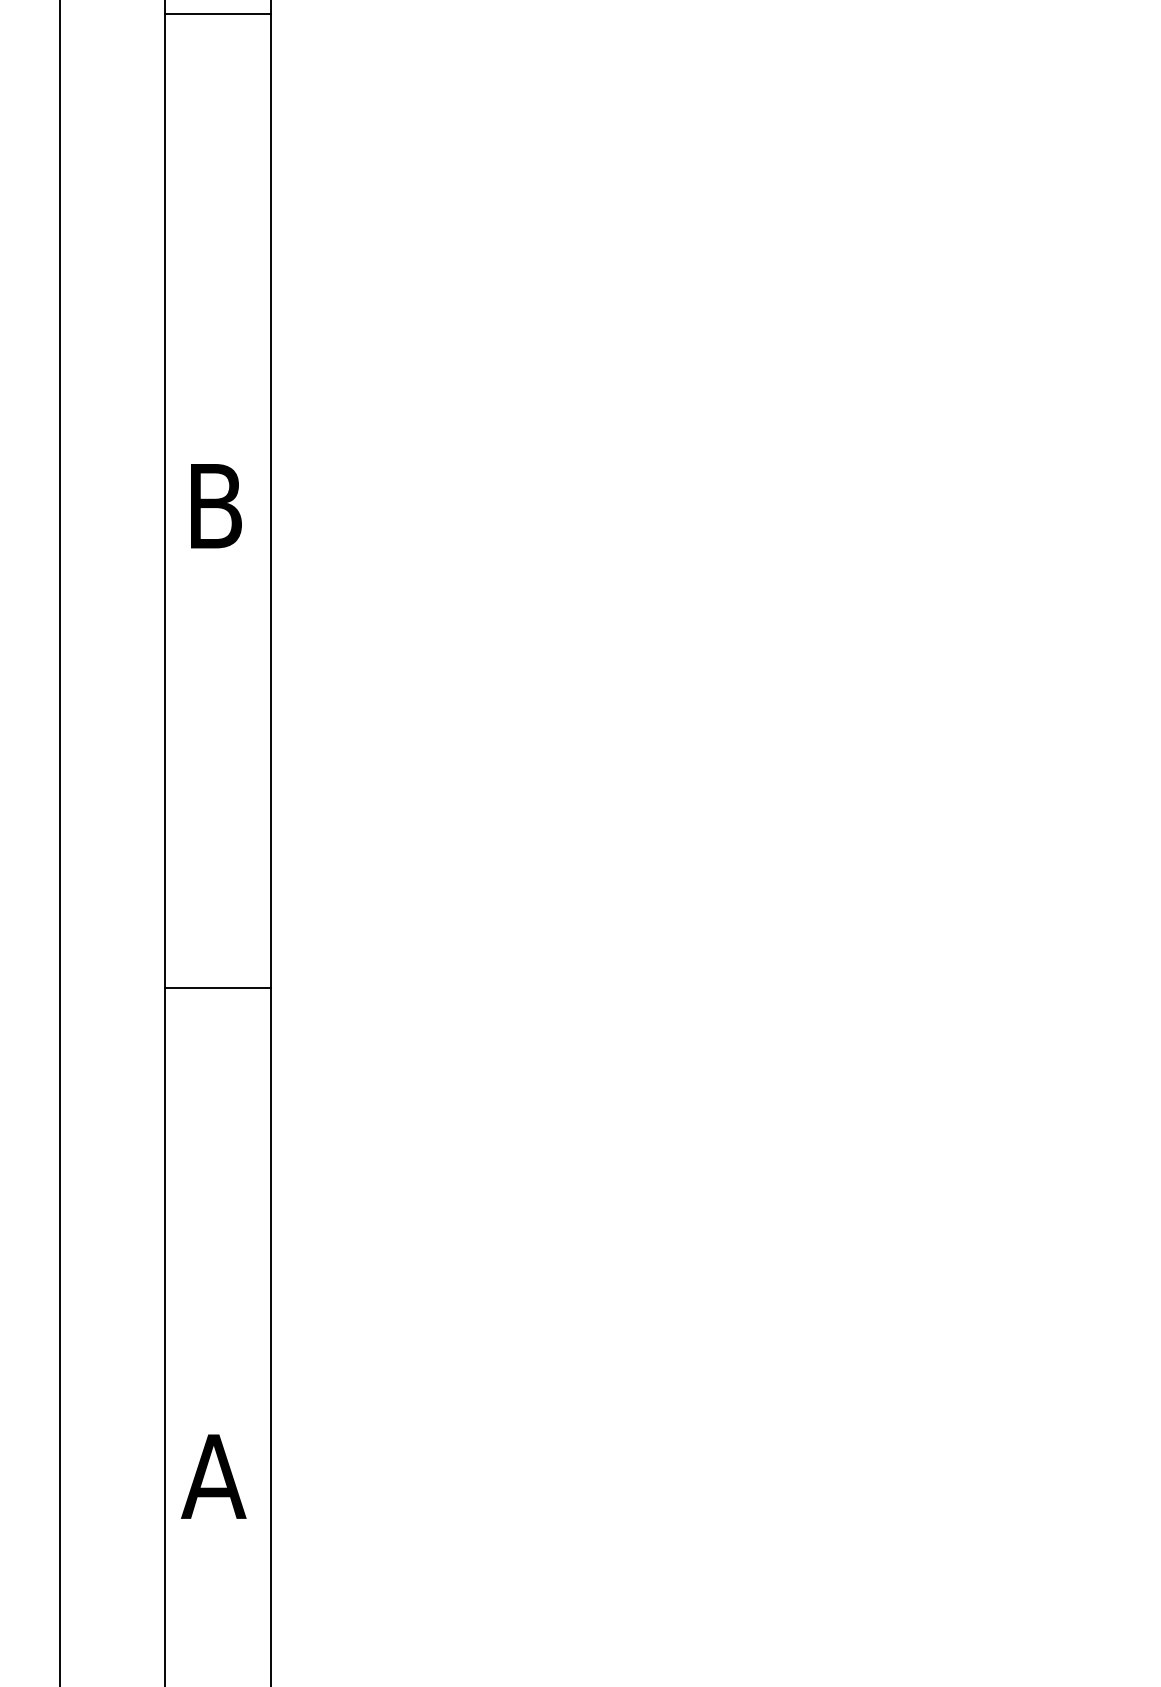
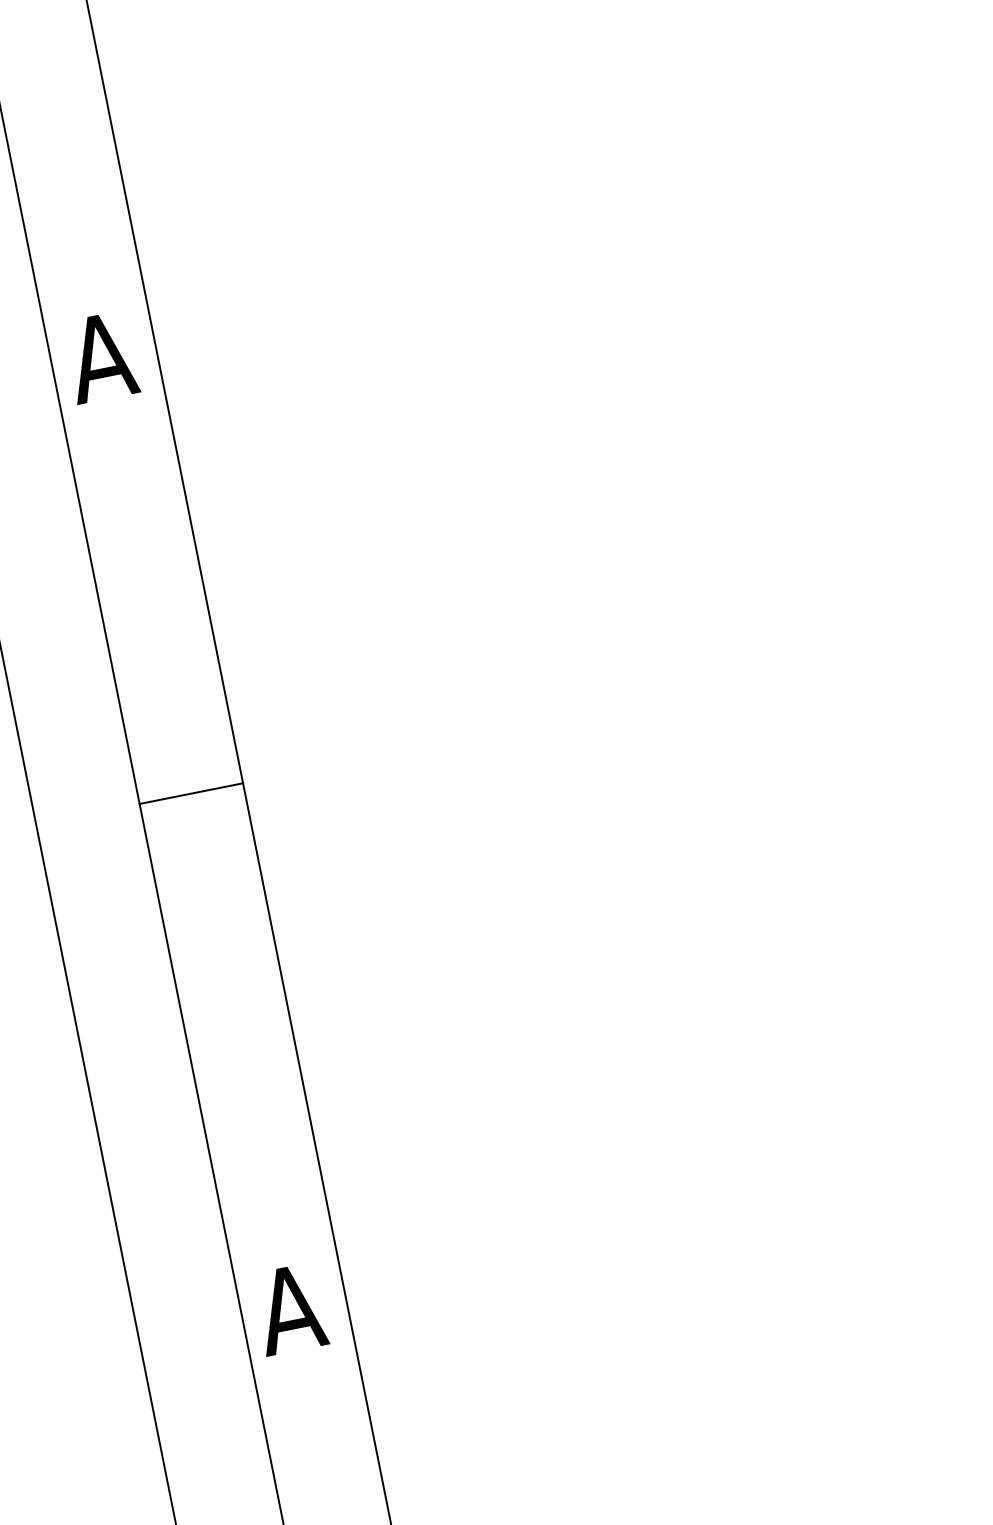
text: (214, 506) -> (100, 357), B -> A
line: (217, 987) -> (190, 793), moved

